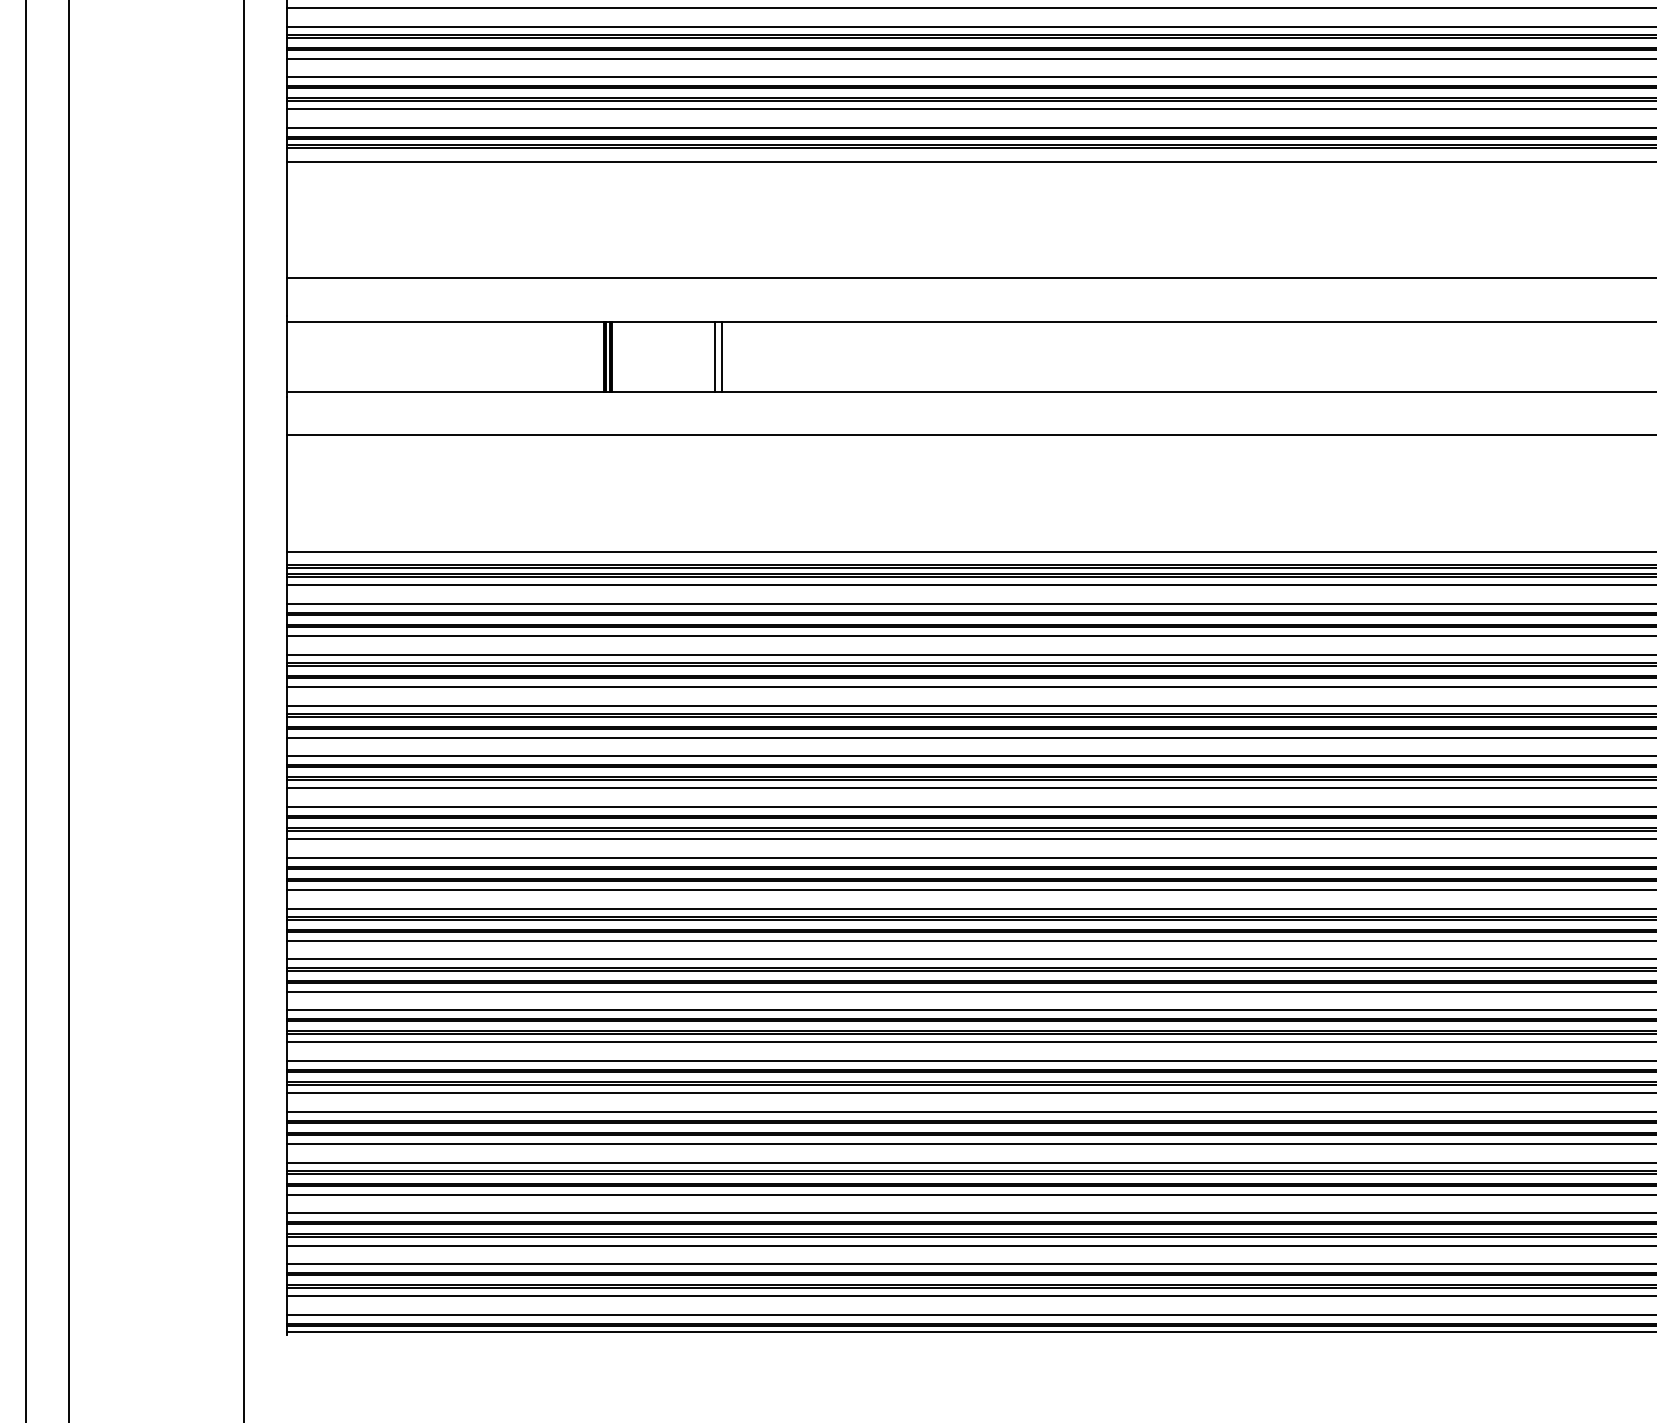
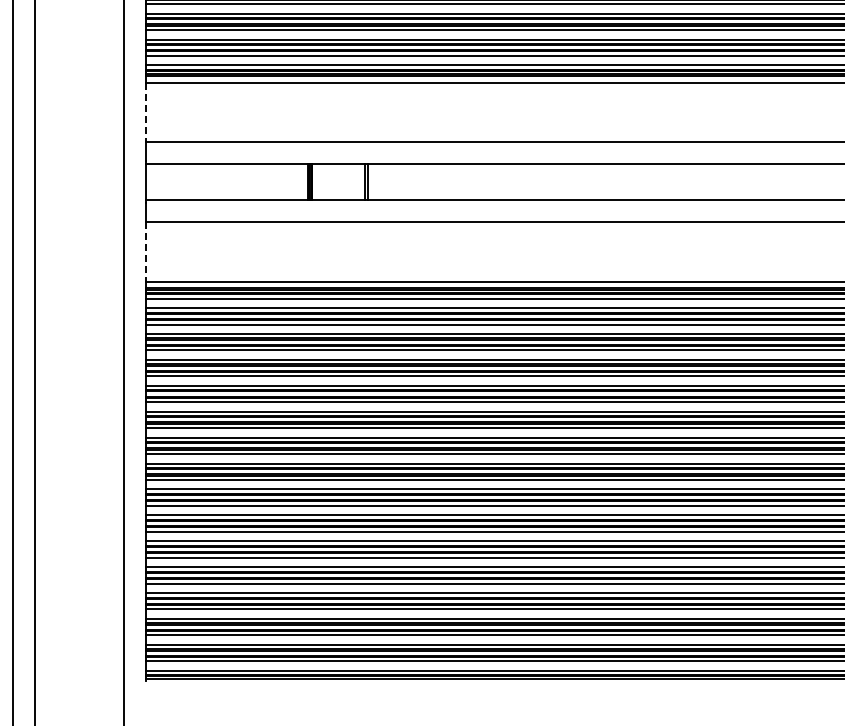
line: (287, 220) -> (146, 112), solid -> dashed
line: (287, 492) -> (146, 251), solid -> dashed

